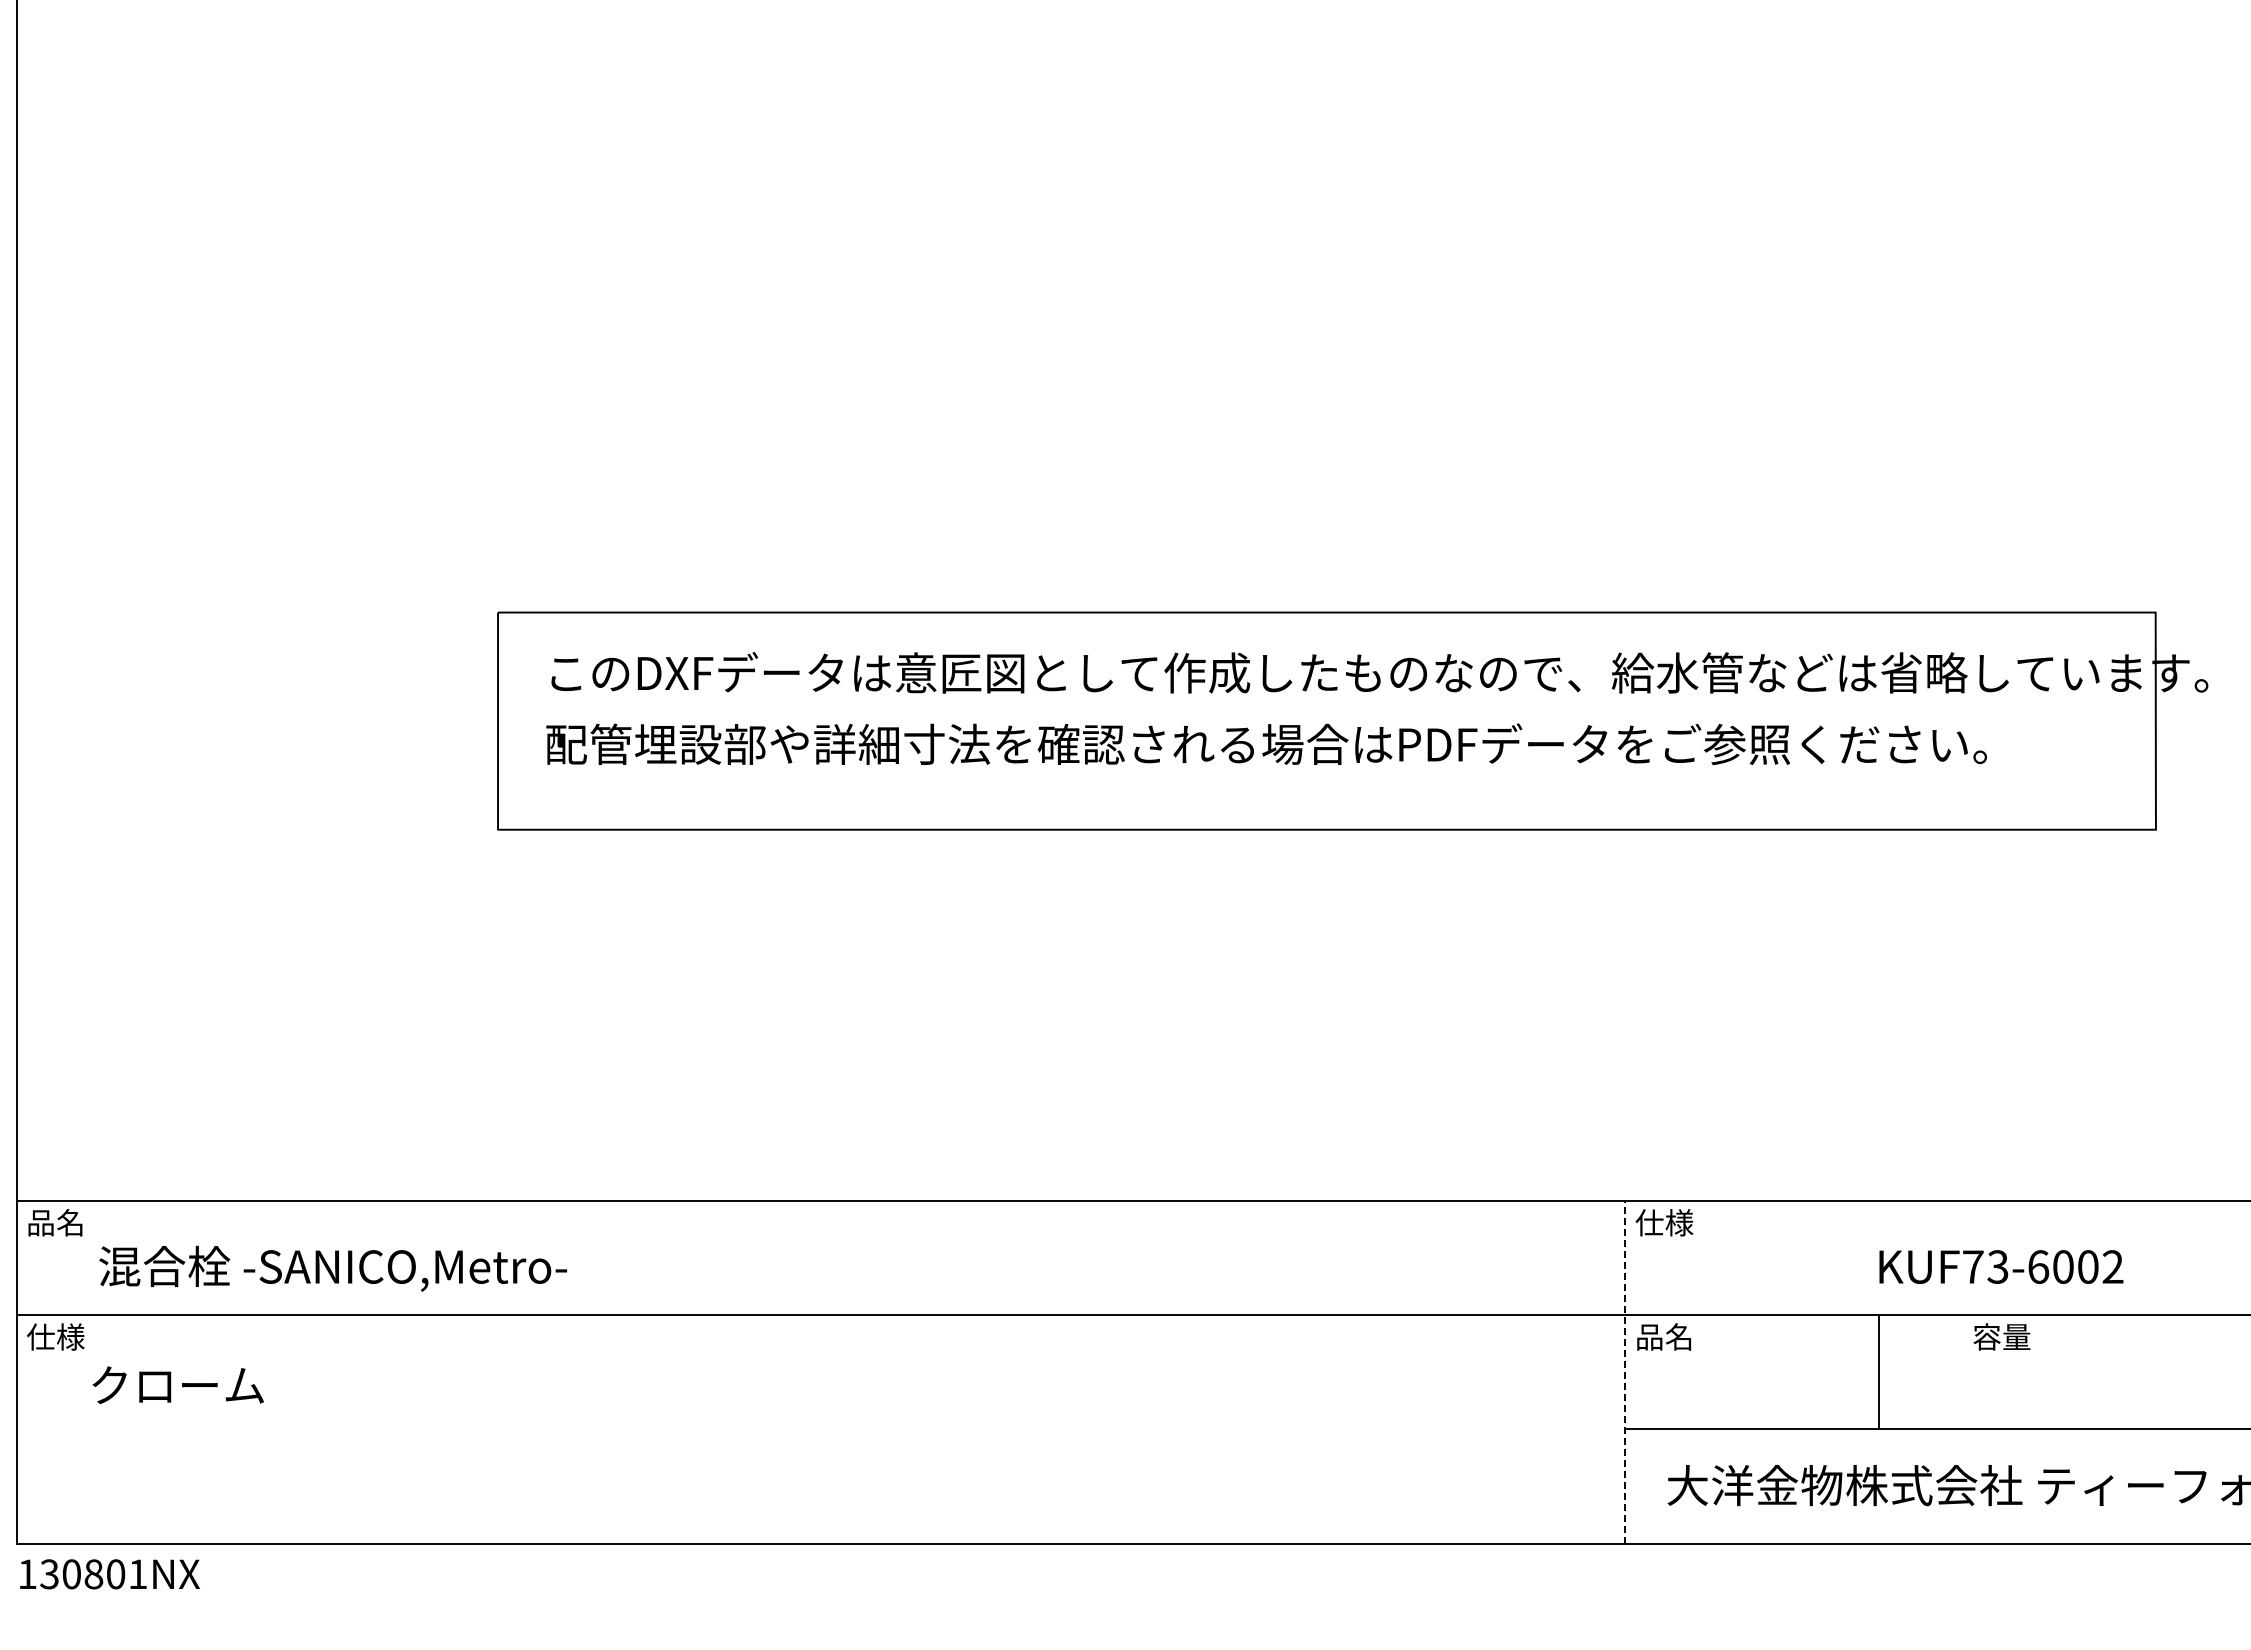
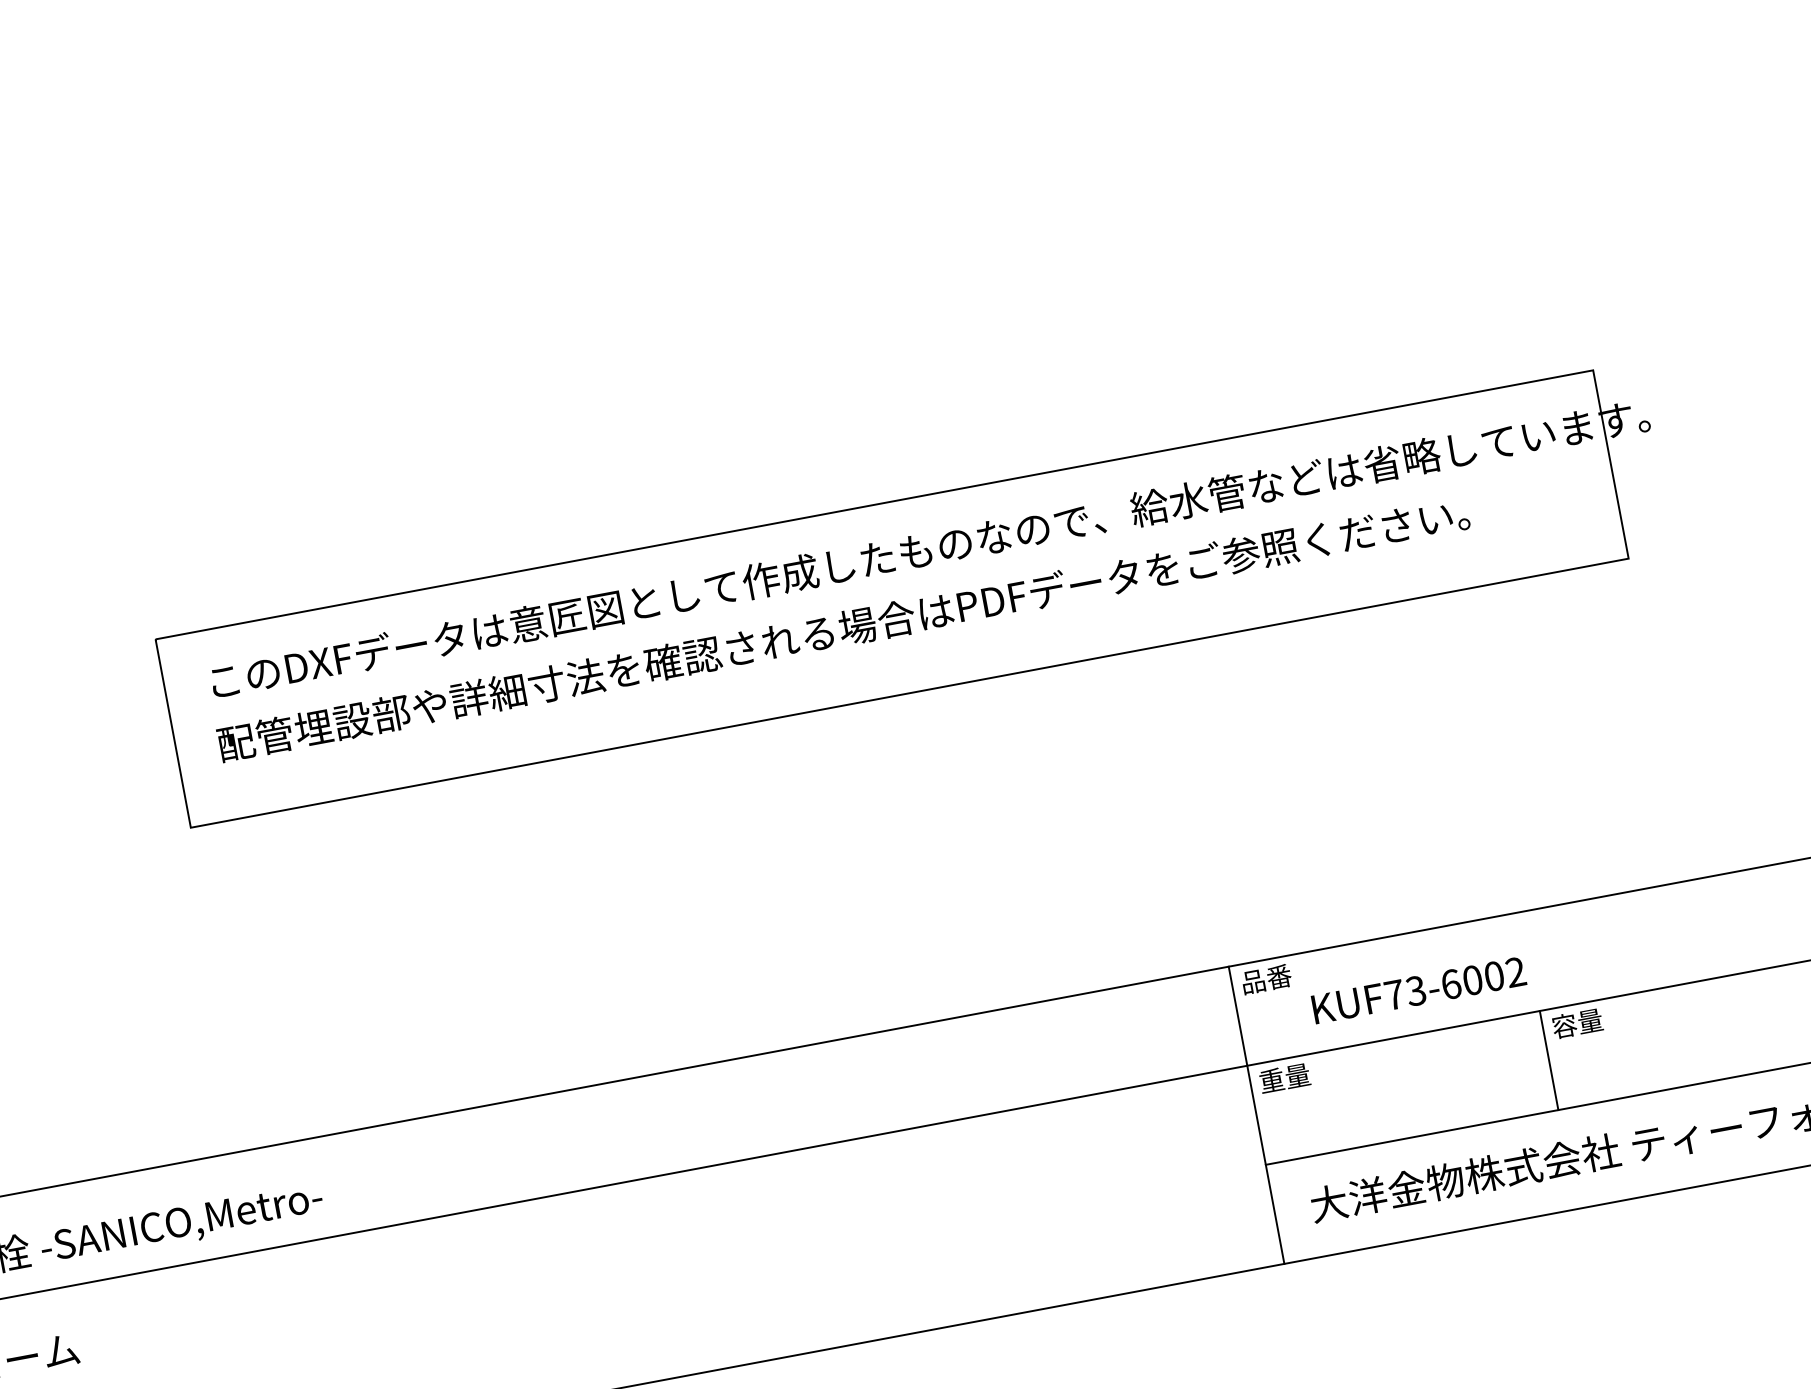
text: (1664, 1222) -> (1266, 979), 仕様 -> 品番
text: (2001, 1266) -> (1419, 989), moved
text: (1664, 1336) -> (1284, 1077), 品名 -> 重量
line: (1625, 1371) -> (1256, 1114), dashed -> solid
line: (1878, 1372) -> (1548, 1060), moved

